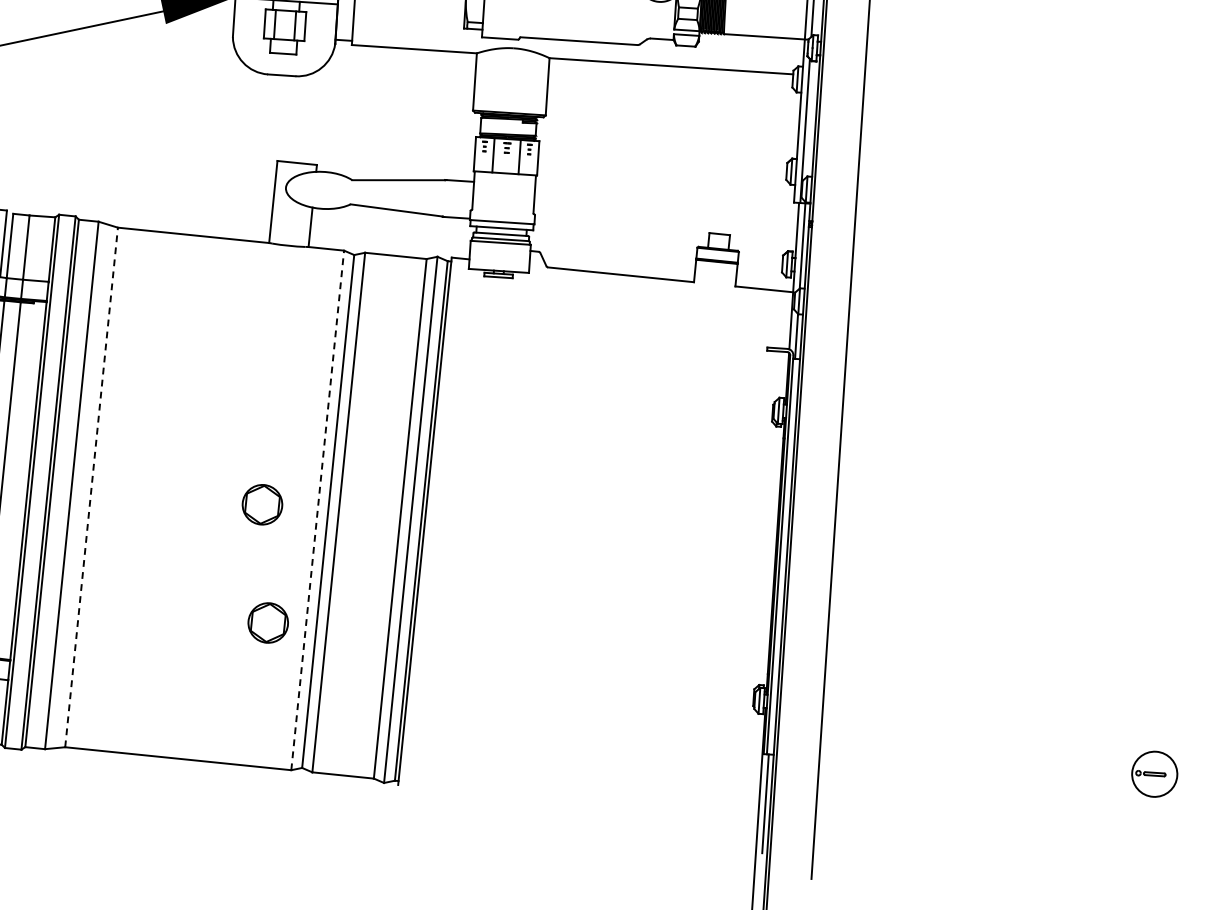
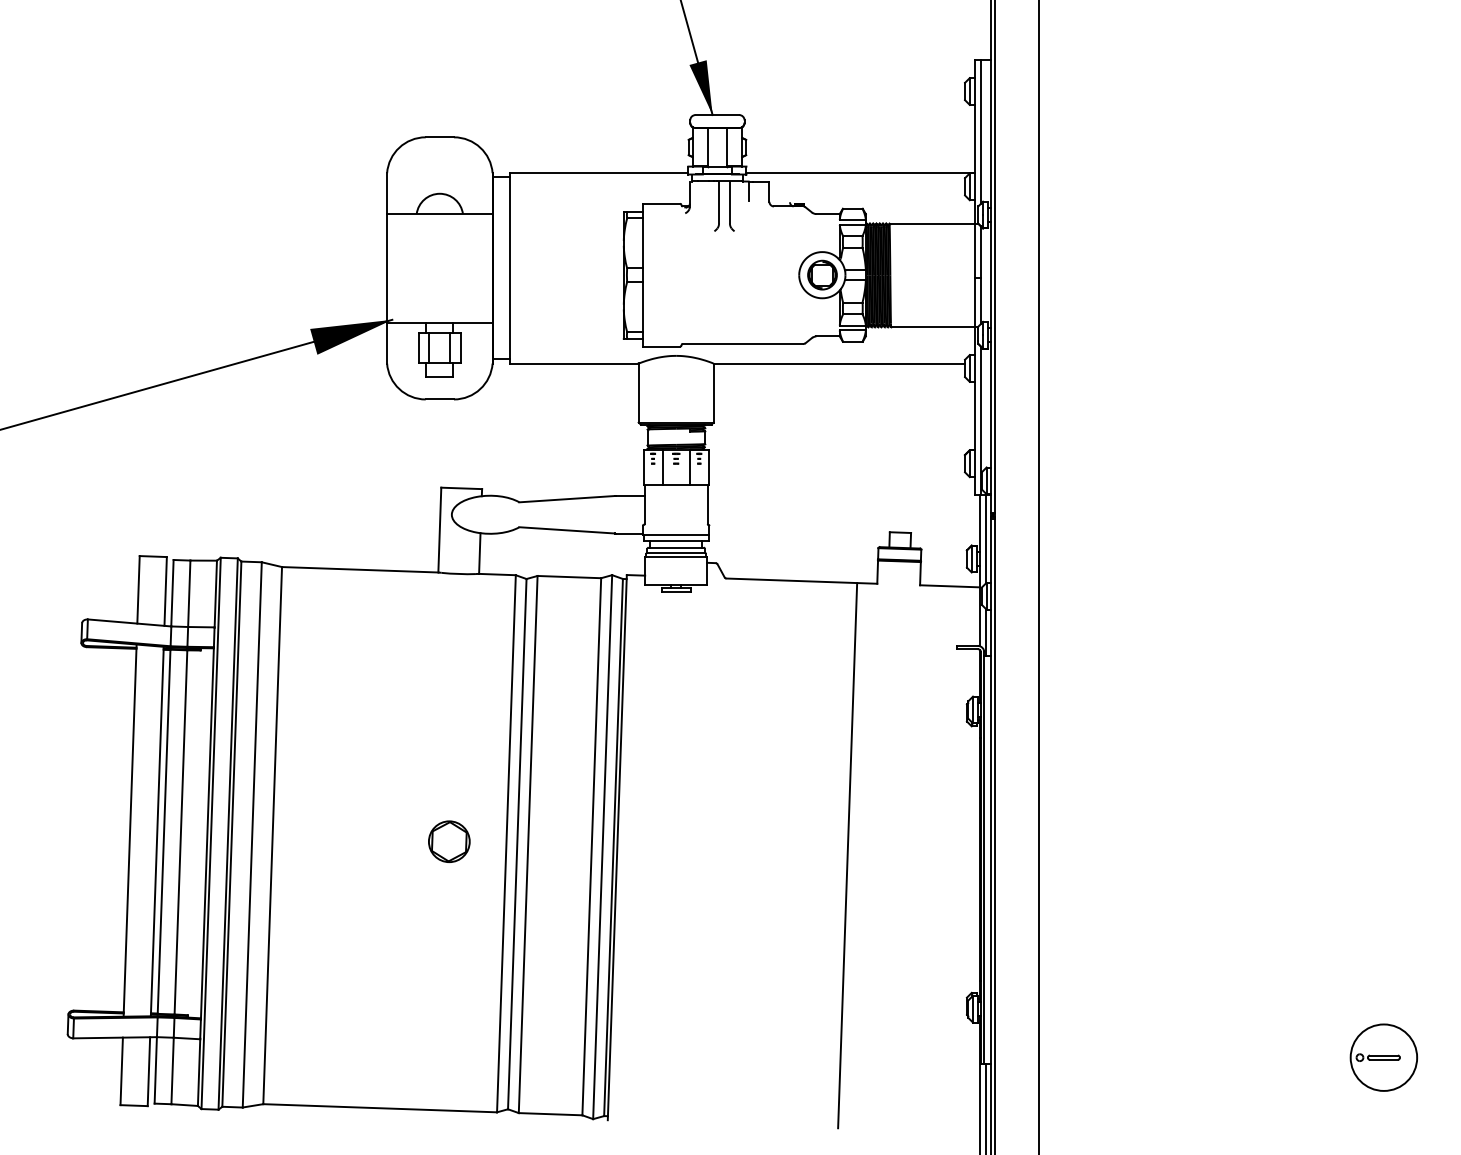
line: (91, 487) -> (272, 835), dashed -> solid
line: (317, 510) -> (506, 843), dashed -> solid
line: (647, 543) -> (847, 855), added
part: (268, 622) -> (463, 962), removed
part: (1154, 774) -> (1383, 1057), size x1.43

